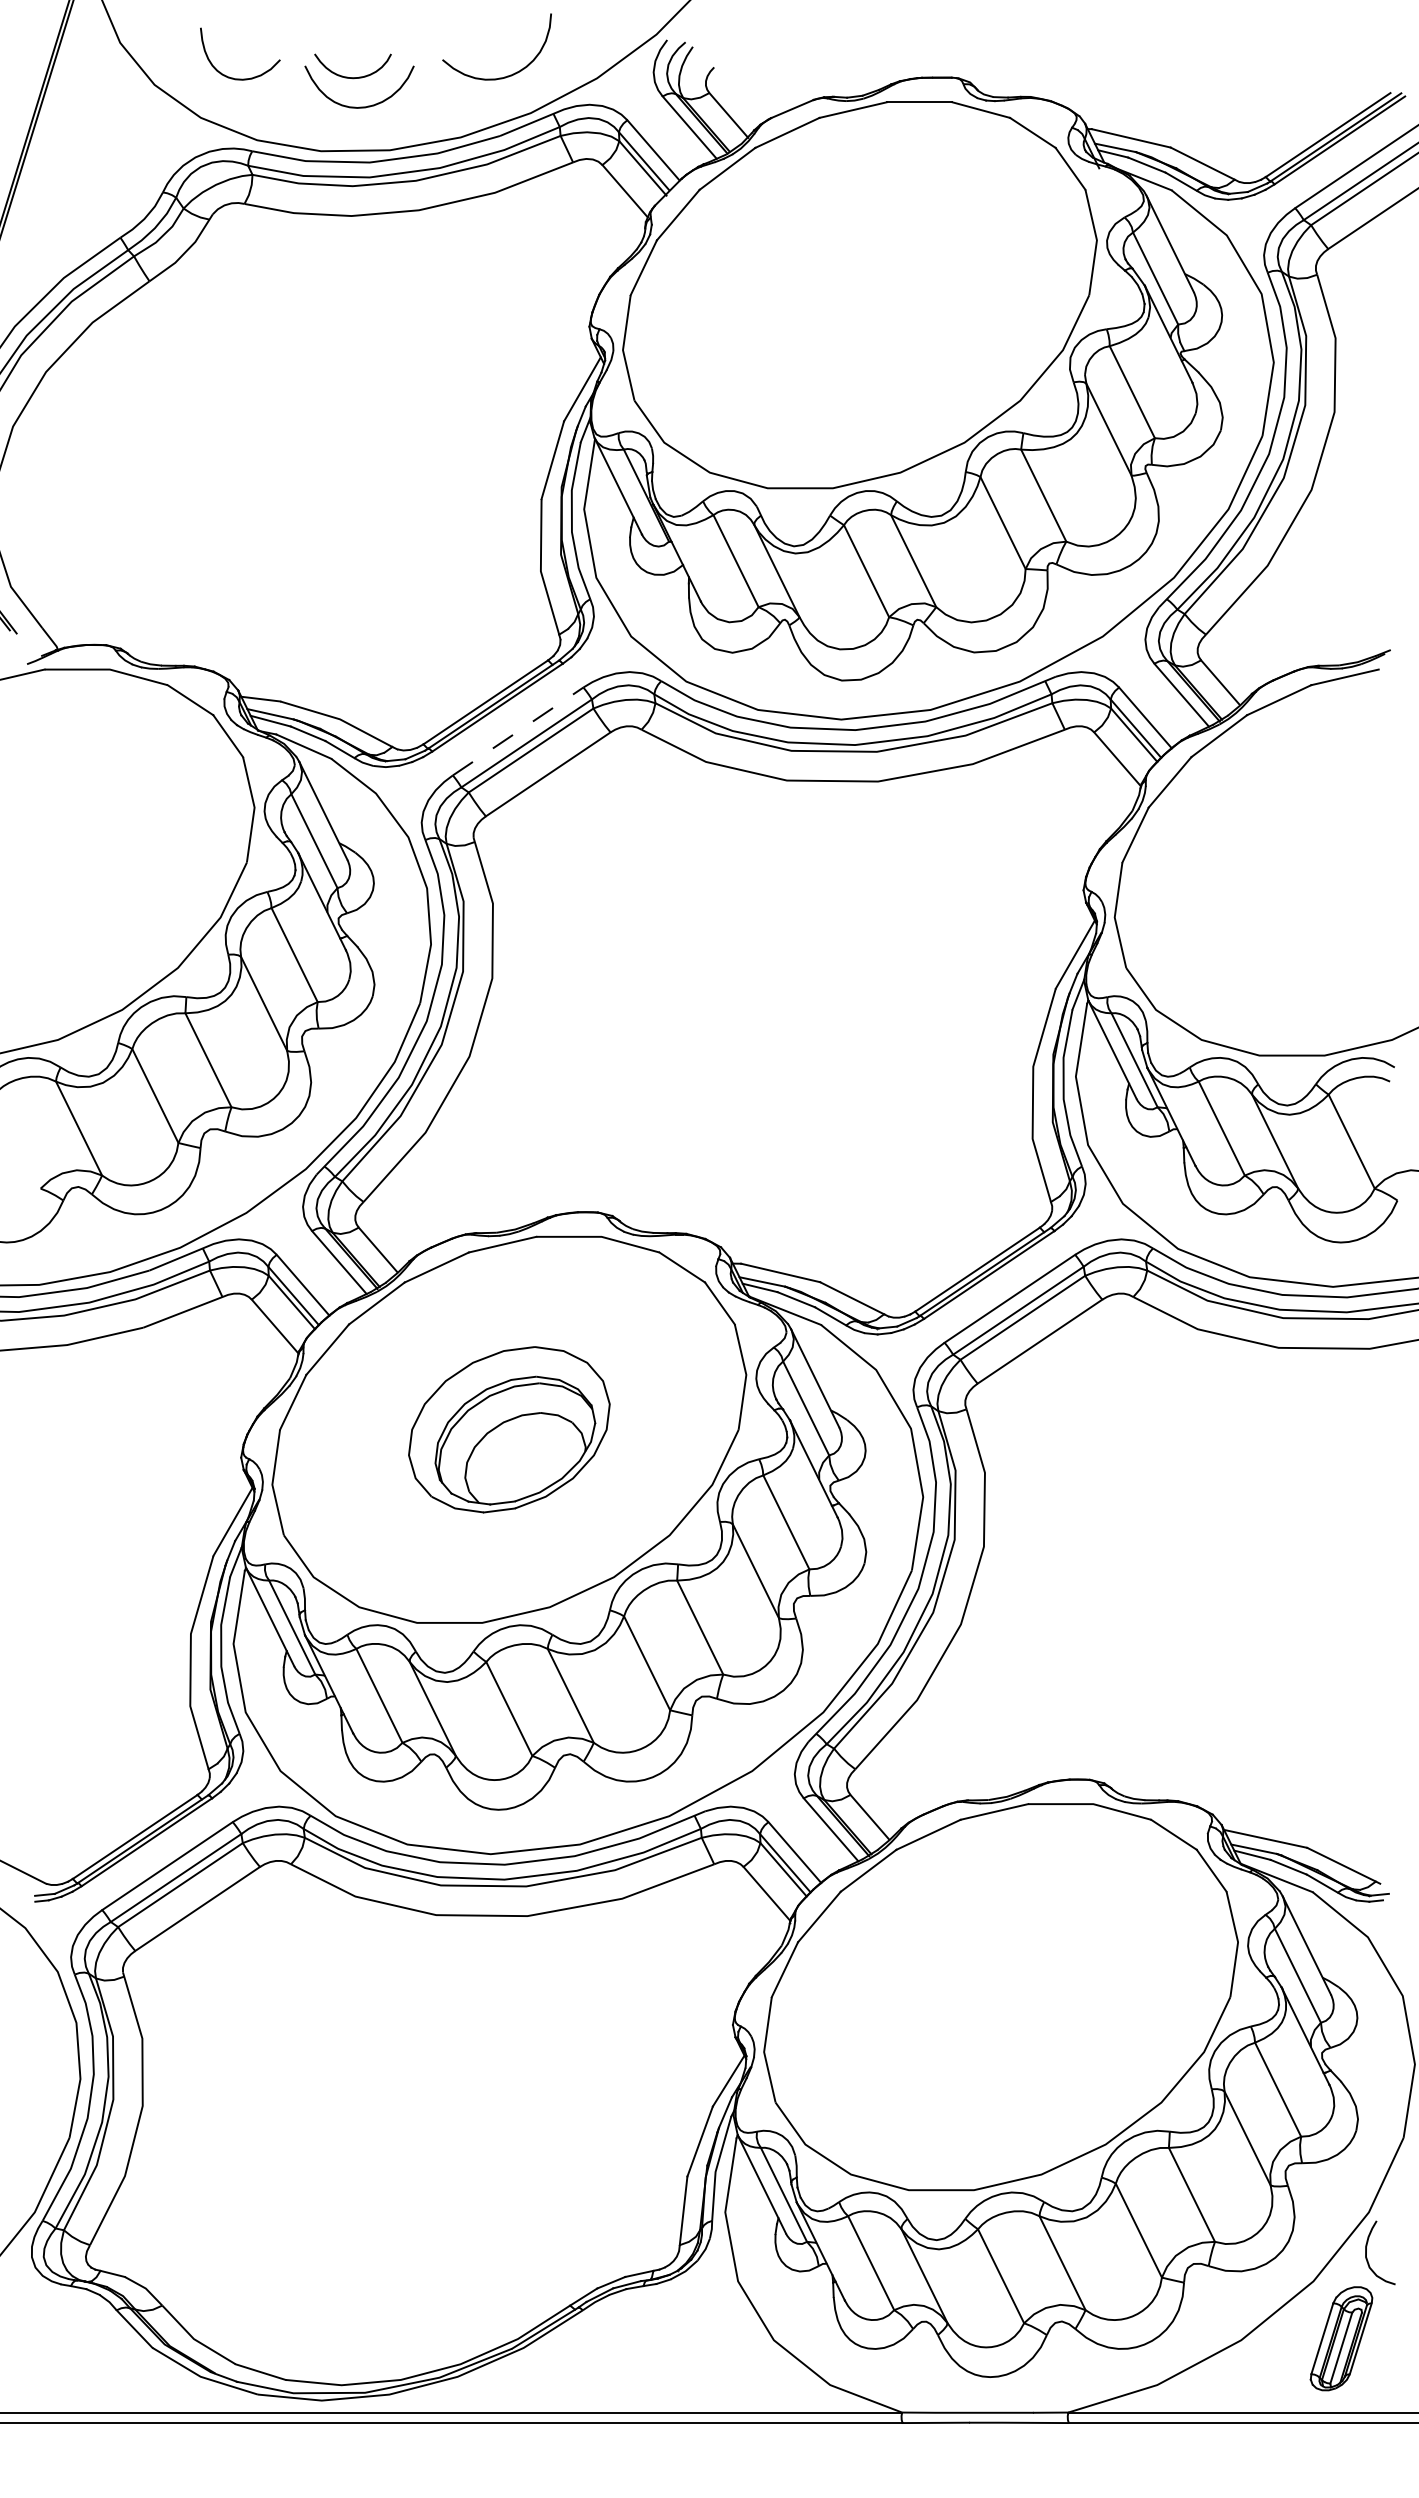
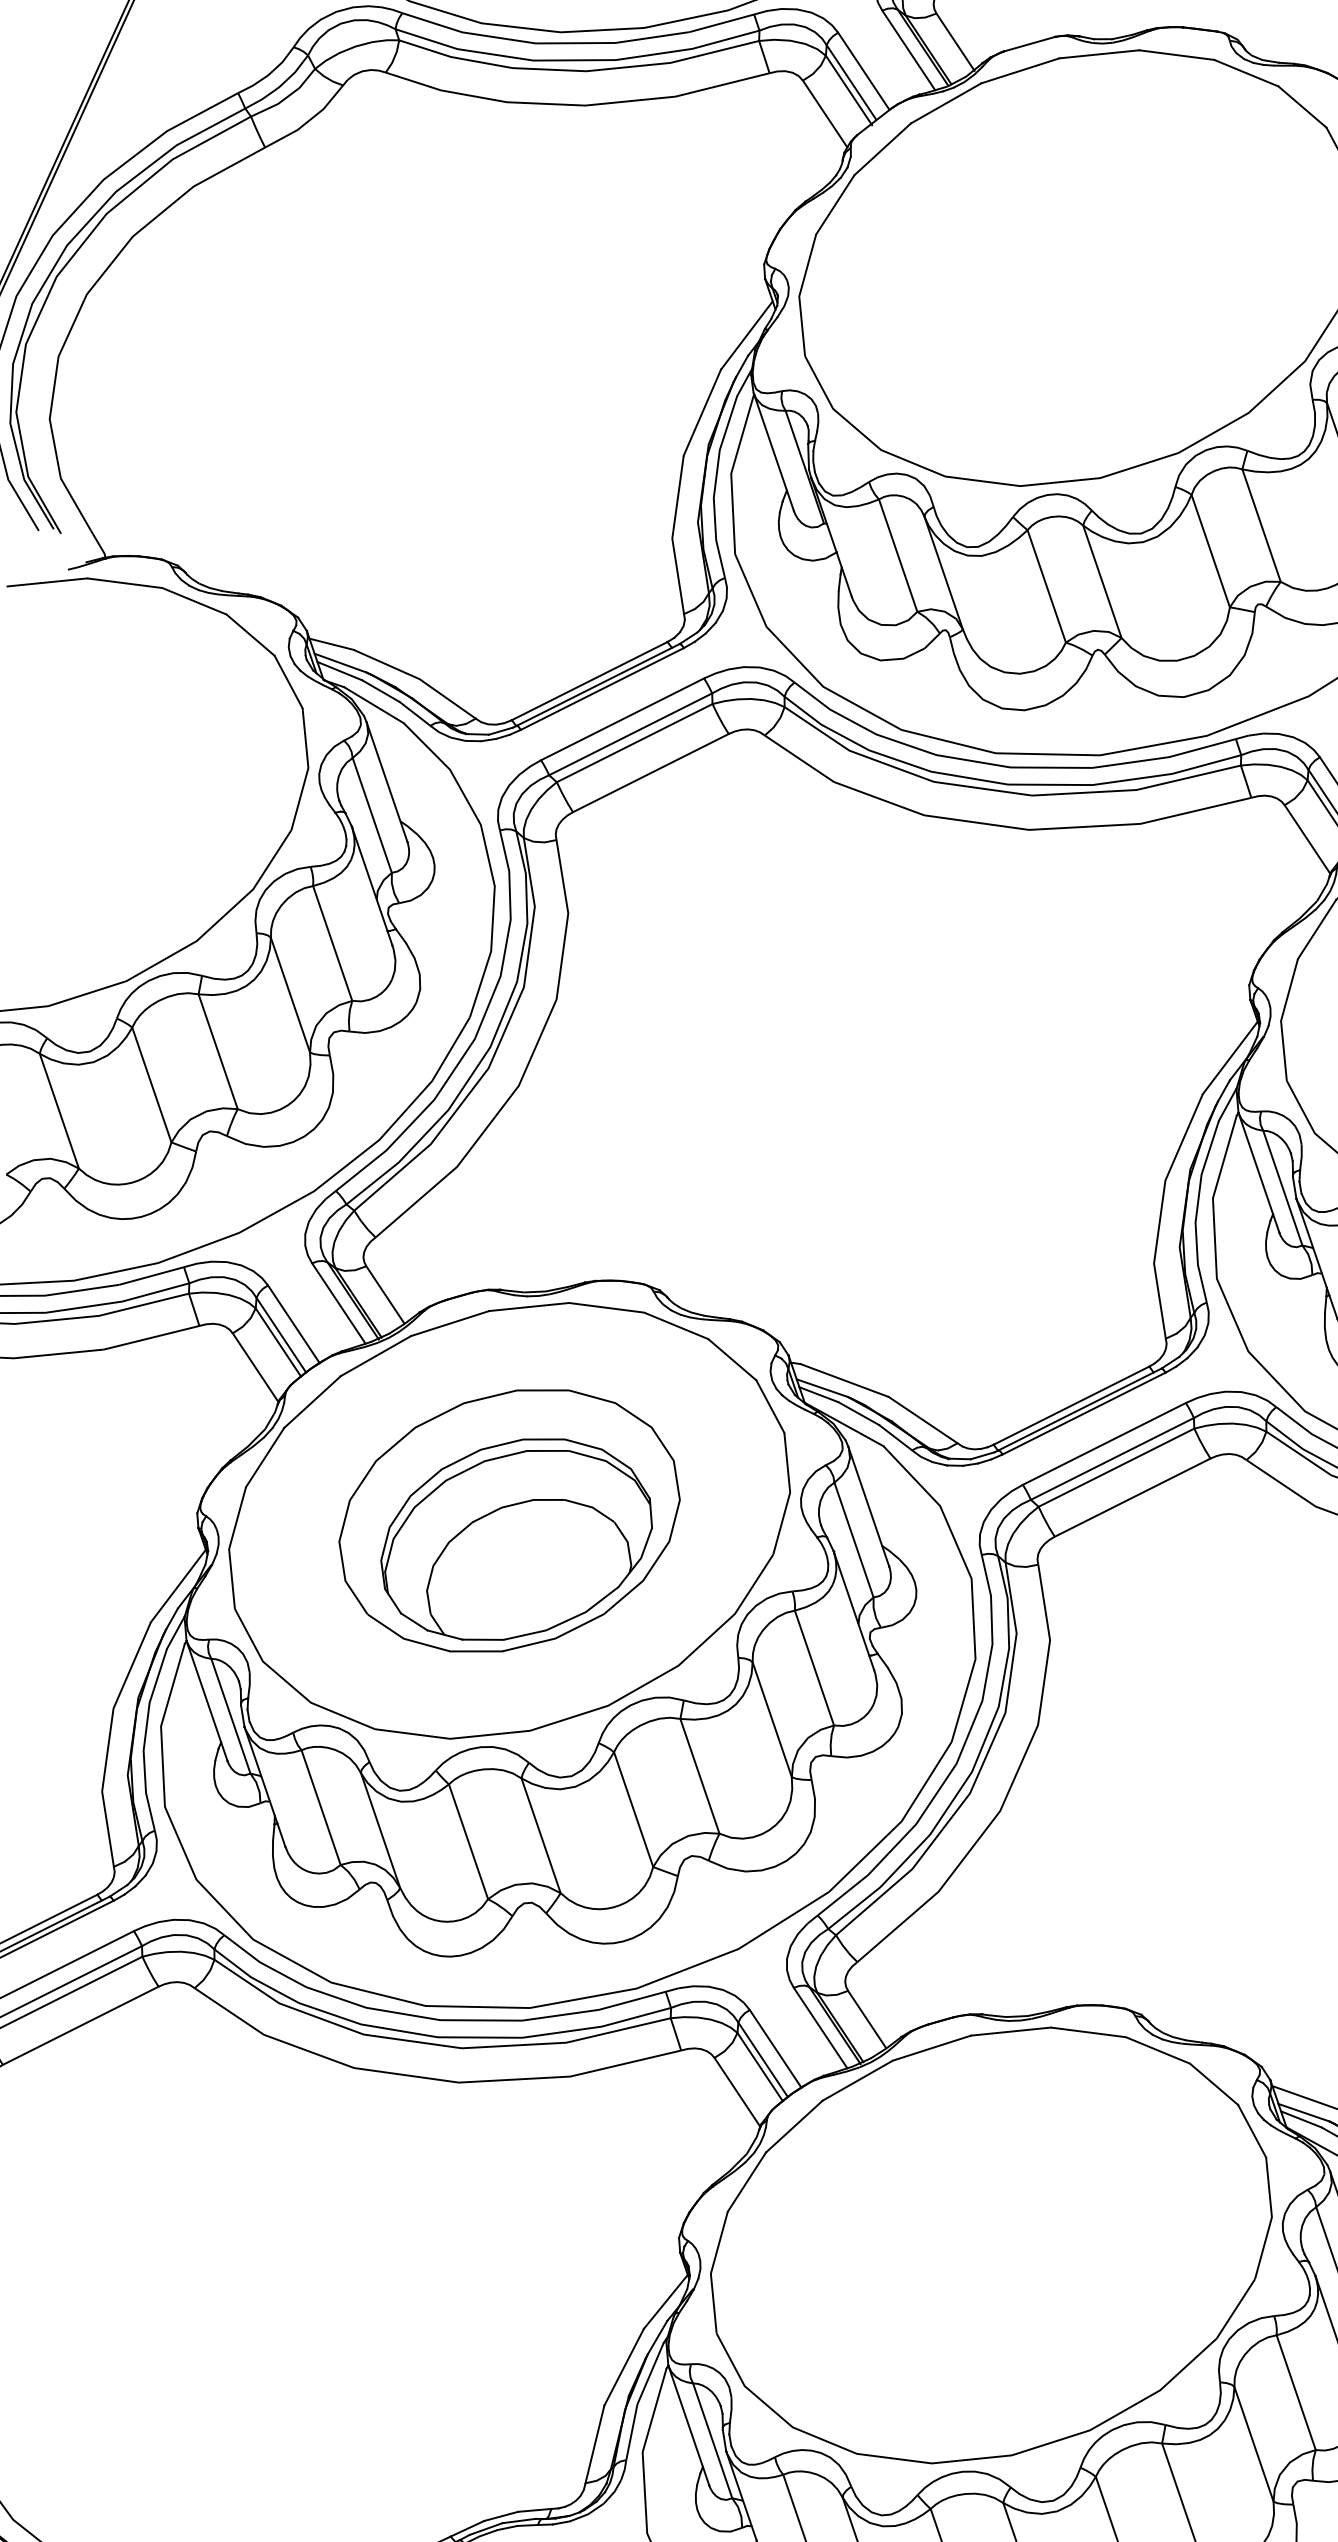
line: (518, 731) -> (622, 719), dashed -> solid
part: (509, 1429) -> (509, 1520), size x1.43

